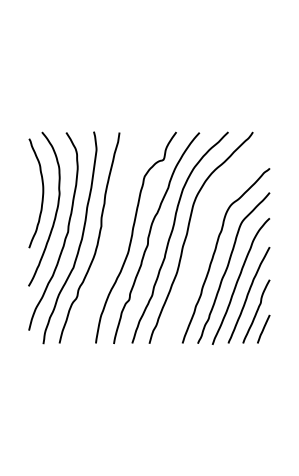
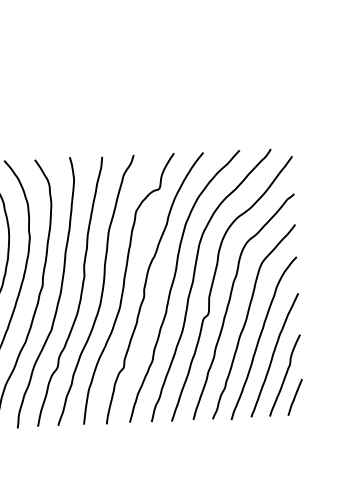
curve: (203, 236) -> (214, 283), added
curve: (114, 237) -> (101, 289), added

